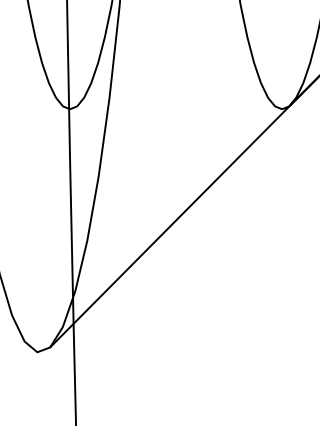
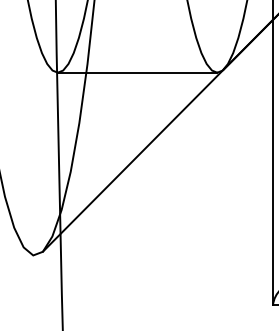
line: (176, 108) -> (137, 72), added

